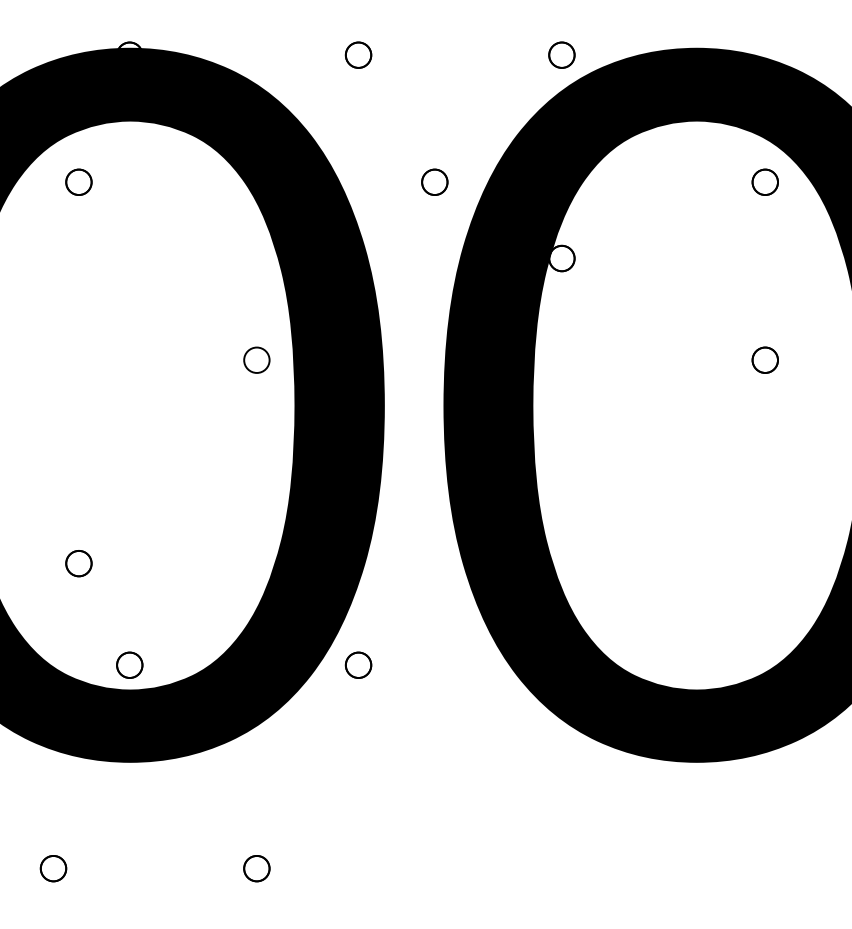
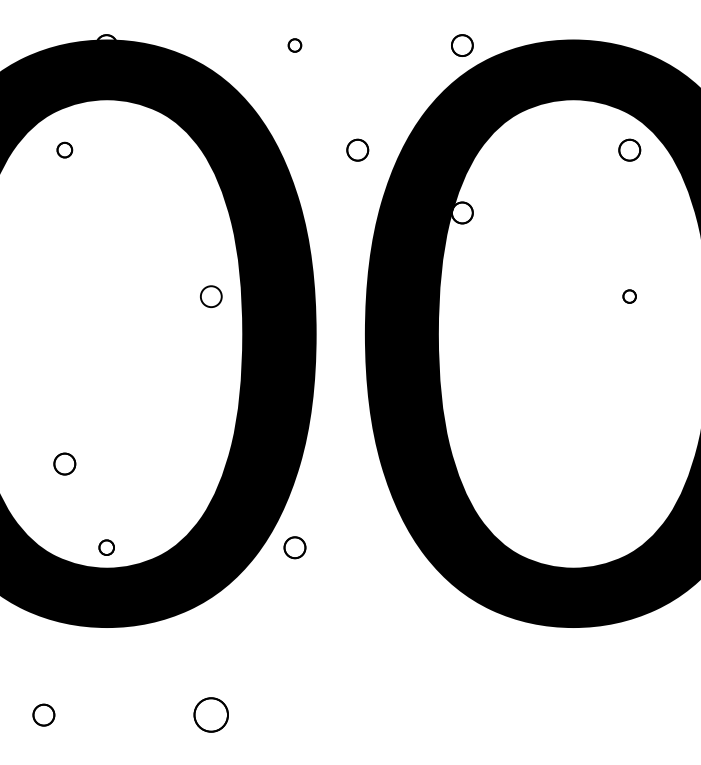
part: (358, 54) -> (294, 45), size x0.6
part: (78, 181) -> (64, 149), size x0.7
part: (764, 359) -> (629, 296), size x0.6
part: (129, 664) -> (106, 547), size x0.7
part: (256, 868) -> (210, 715), size x1.6

